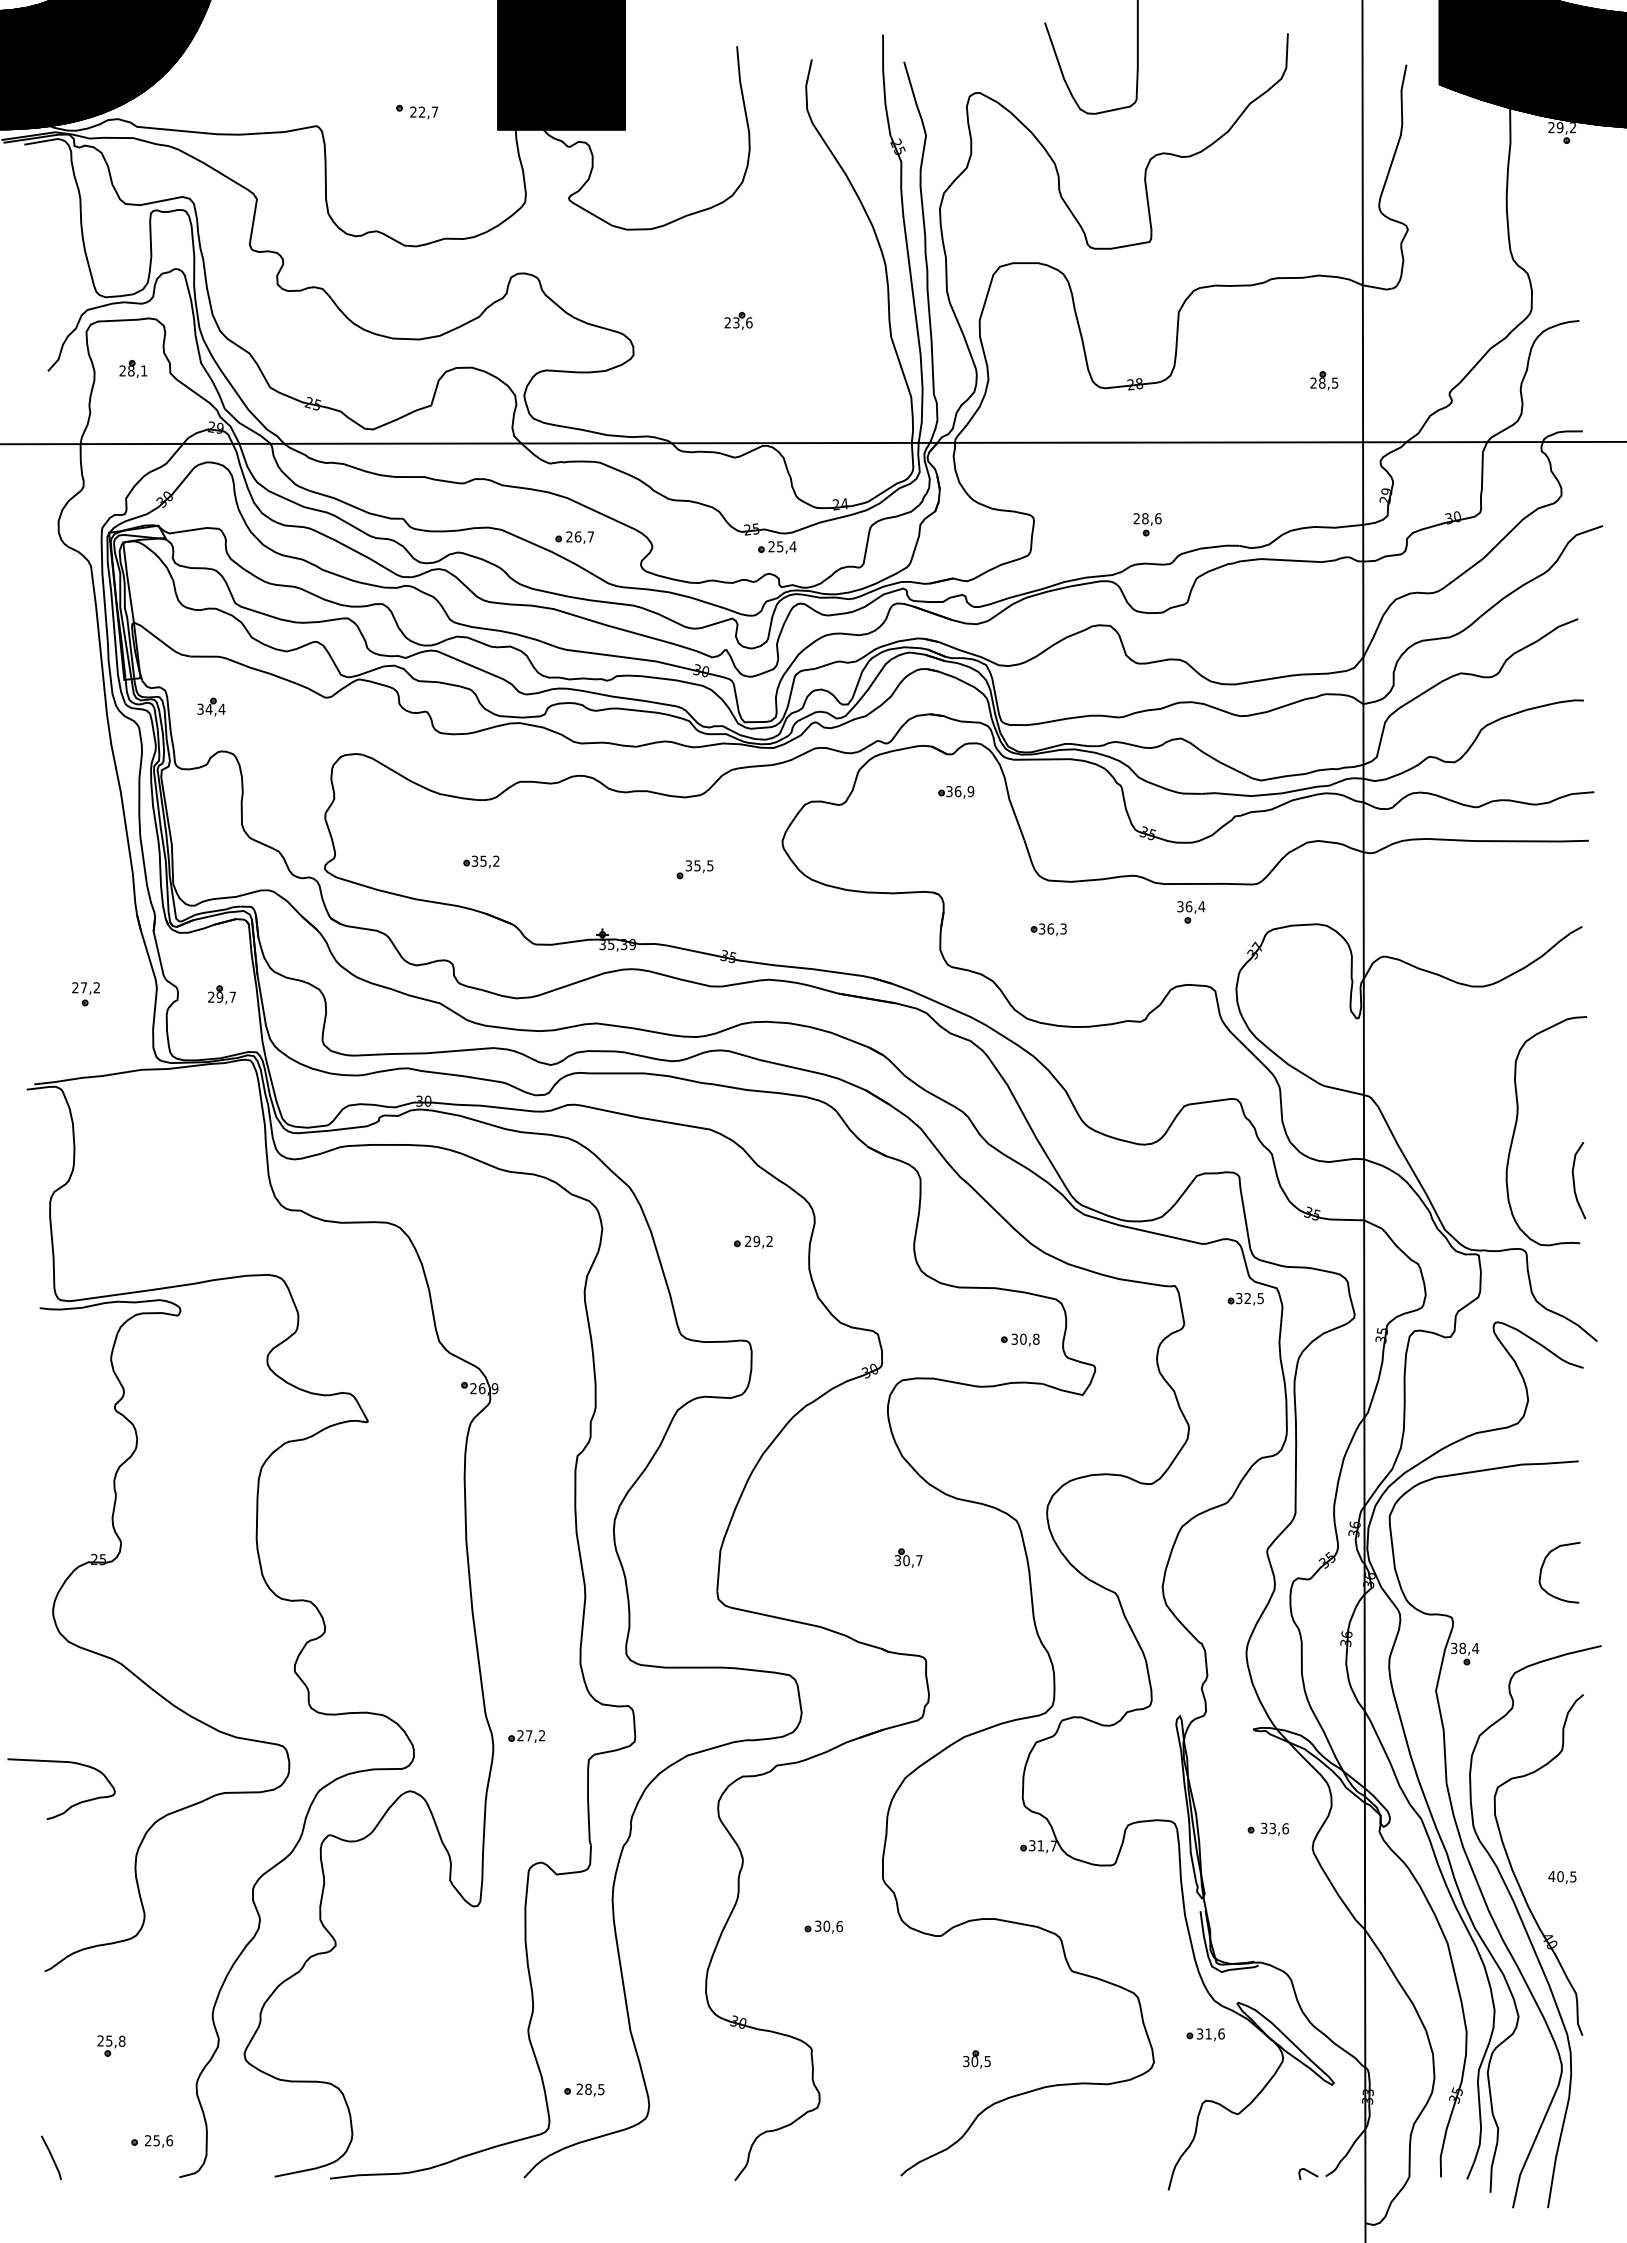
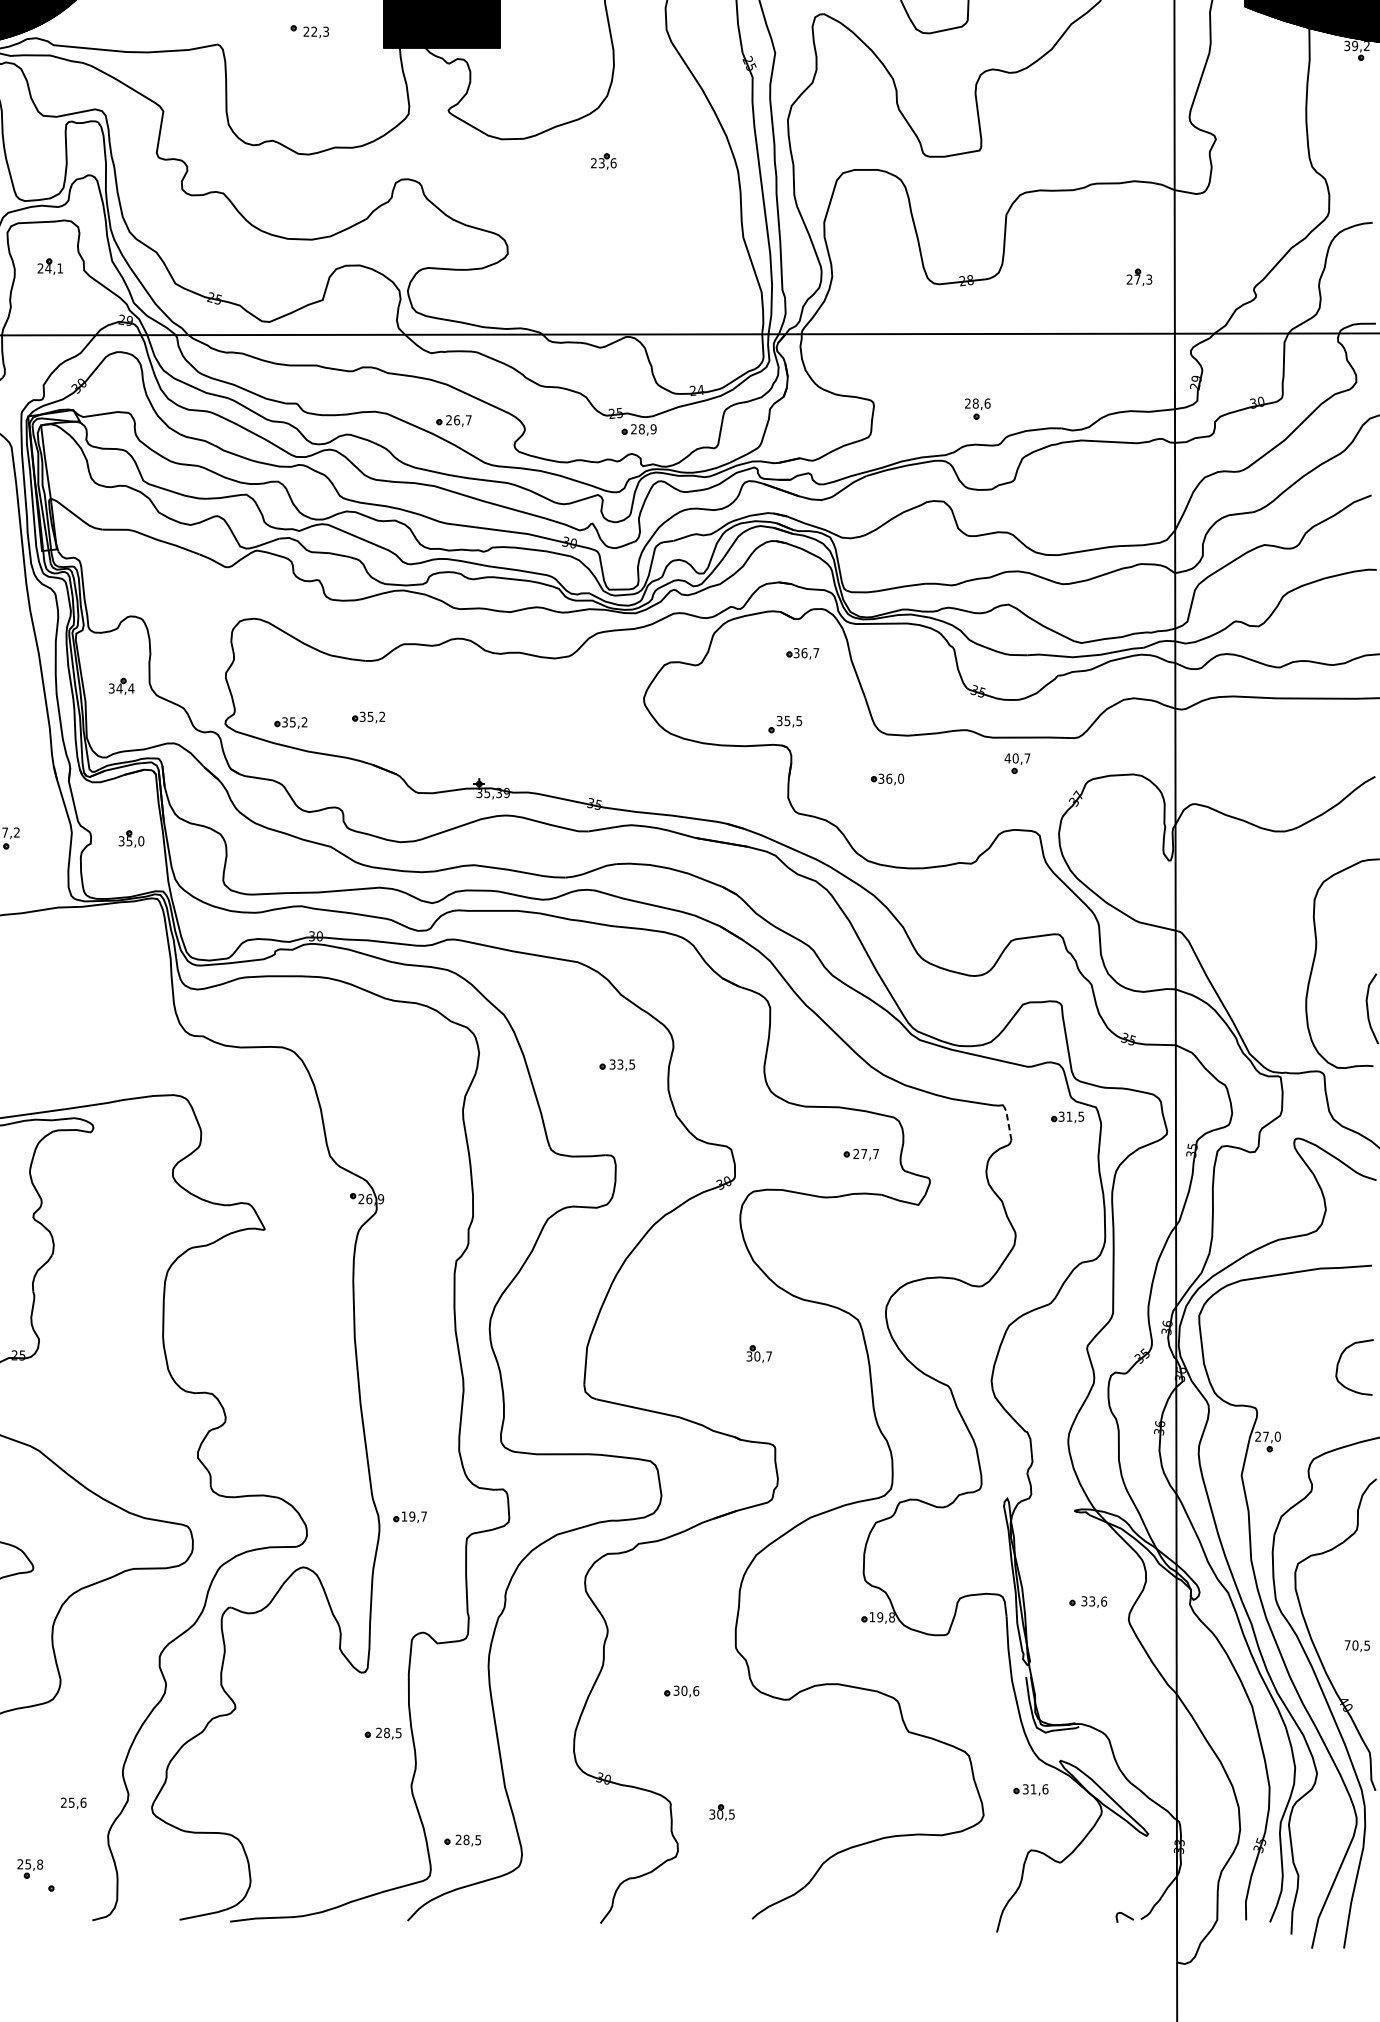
text: (434, 111) -> (325, 31), 22,7 -> 22,3
text: (1551, 127) -> (1347, 45), 29,2 -> 39,2
part: (738, 320) -> (603, 161), moved
text: (130, 370) -> (47, 268), 28,1 -> 24,1
text: (1328, 382) -> (1143, 279), 28,5 -> 27,3
text: (786, 546) -> (647, 429), 25,4 -> 28,9
part: (211, 706) -> (121, 685), moved
text: (970, 791) -> (815, 653), 36,9 -> 36,7
part: (396, 867) -> (290, 722), added
part: (694, 869) -> (784, 724), moved
text: (1190, 906) -> (1017, 758), 36,4 -> 40,7
text: (1063, 928) -> (900, 778), 36,3 -> 36,0
text: (222, 996) -> (131, 840), 29,7 -> 35,0
text: (758, 1241) -> (621, 1064), 29,2 -> 33,5
text: (1247, 1297) -> (1069, 1115), 32,5 -> 31,5
line: (1180, 1304) -> (1007, 1122), solid -> dashed
text: (1025, 1338) -> (866, 1153), 30,8 -> 27,7
text: (1465, 1648) -> (1268, 1436), 38,4 -> 27,0
text: (531, 1735) -> (414, 1516), 27,2 -> 19,7
text: (1043, 1845) -> (882, 1616), 31,7 -> 19,8
text: (1551, 1876) -> (1347, 1645), 40,5 -> 70,5
part: (497, 1972) -> (383, 1733), added
part: (111, 2045) -> (30, 1868), moved
part: (976, 2059) -> (721, 1812), moved
text: (159, 2141) -> (74, 1803), moved

